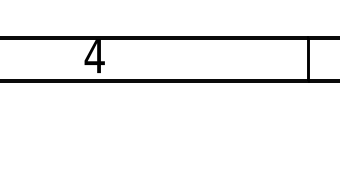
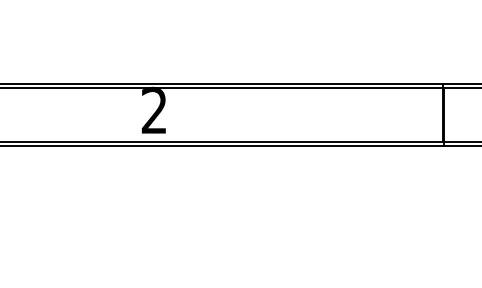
text: (94, 55) -> (154, 109), 4 -> 2

